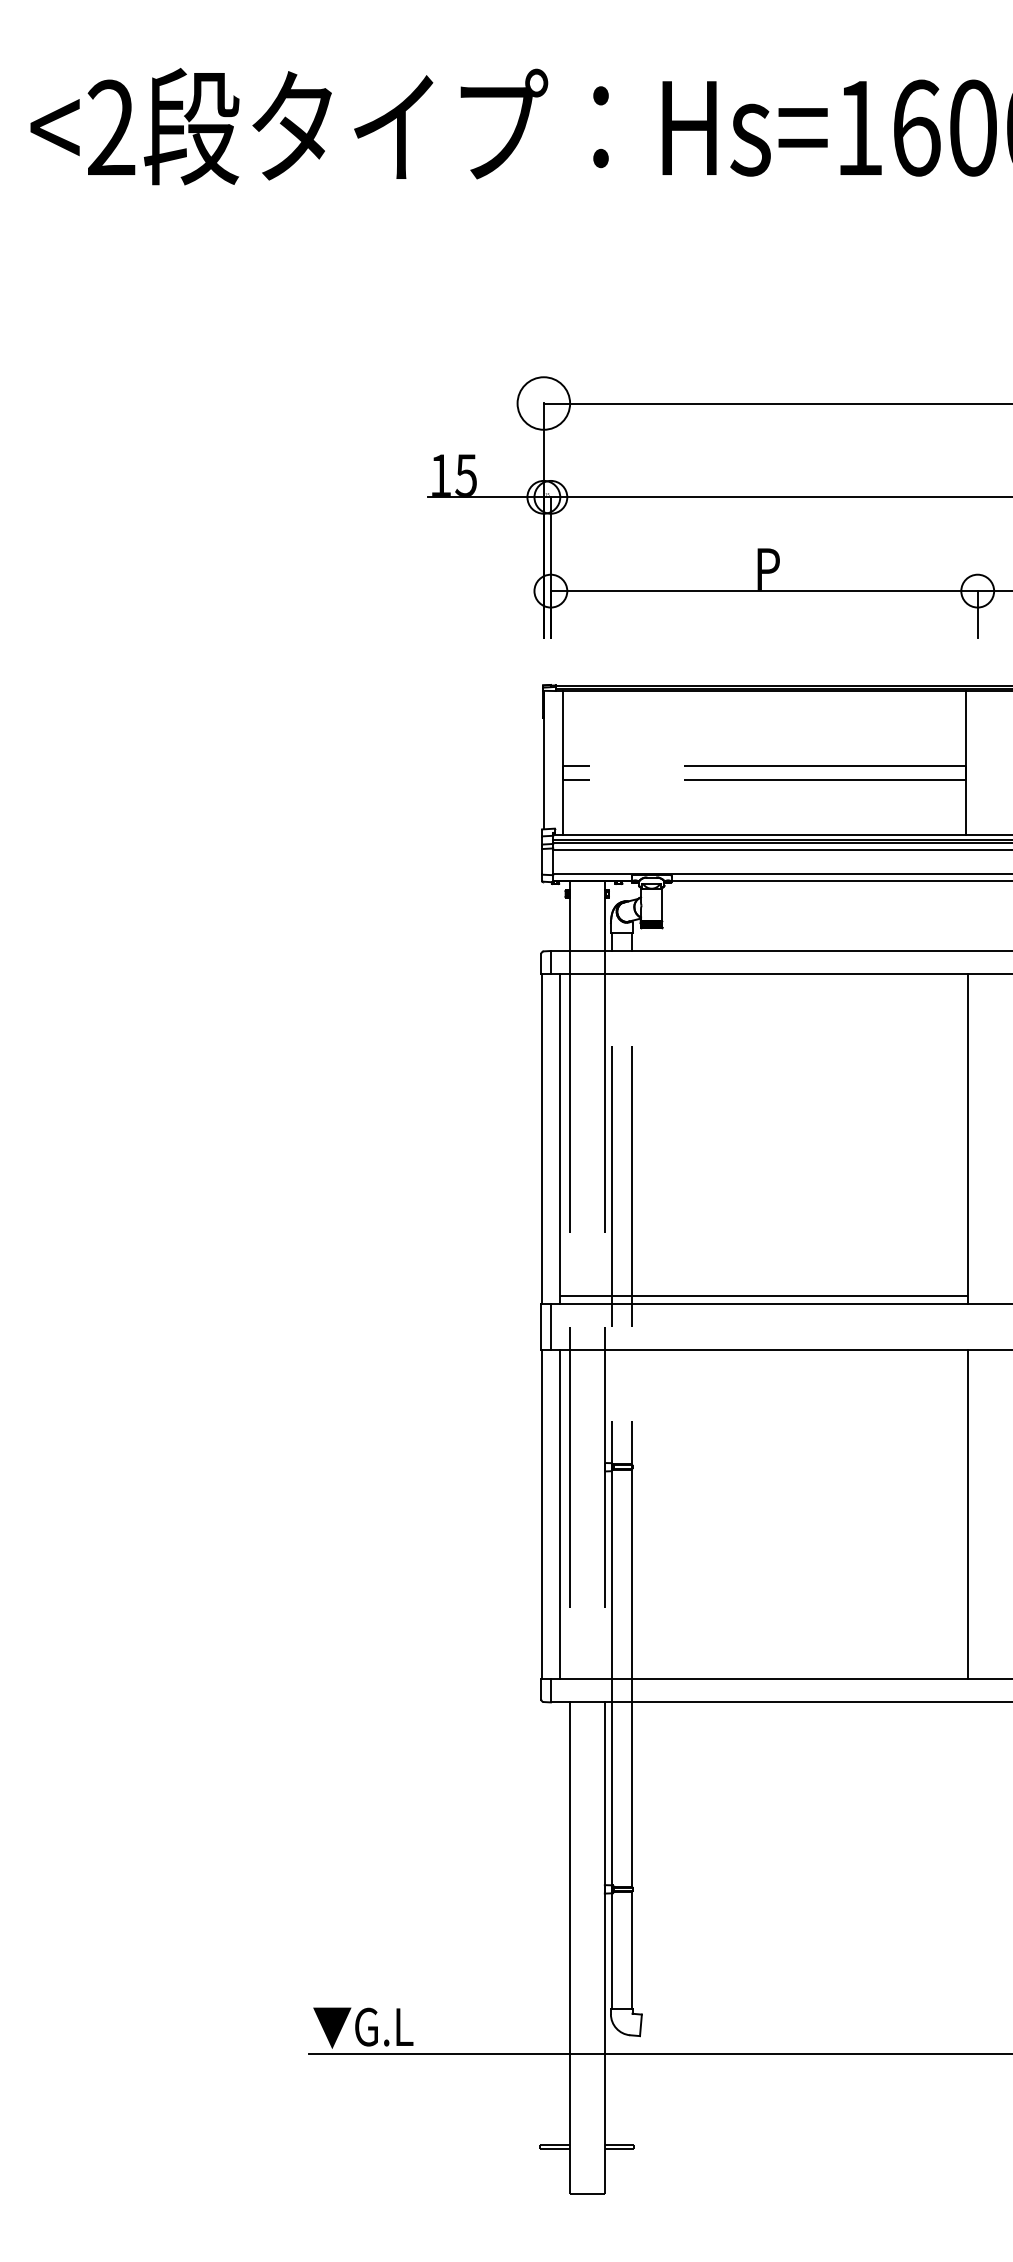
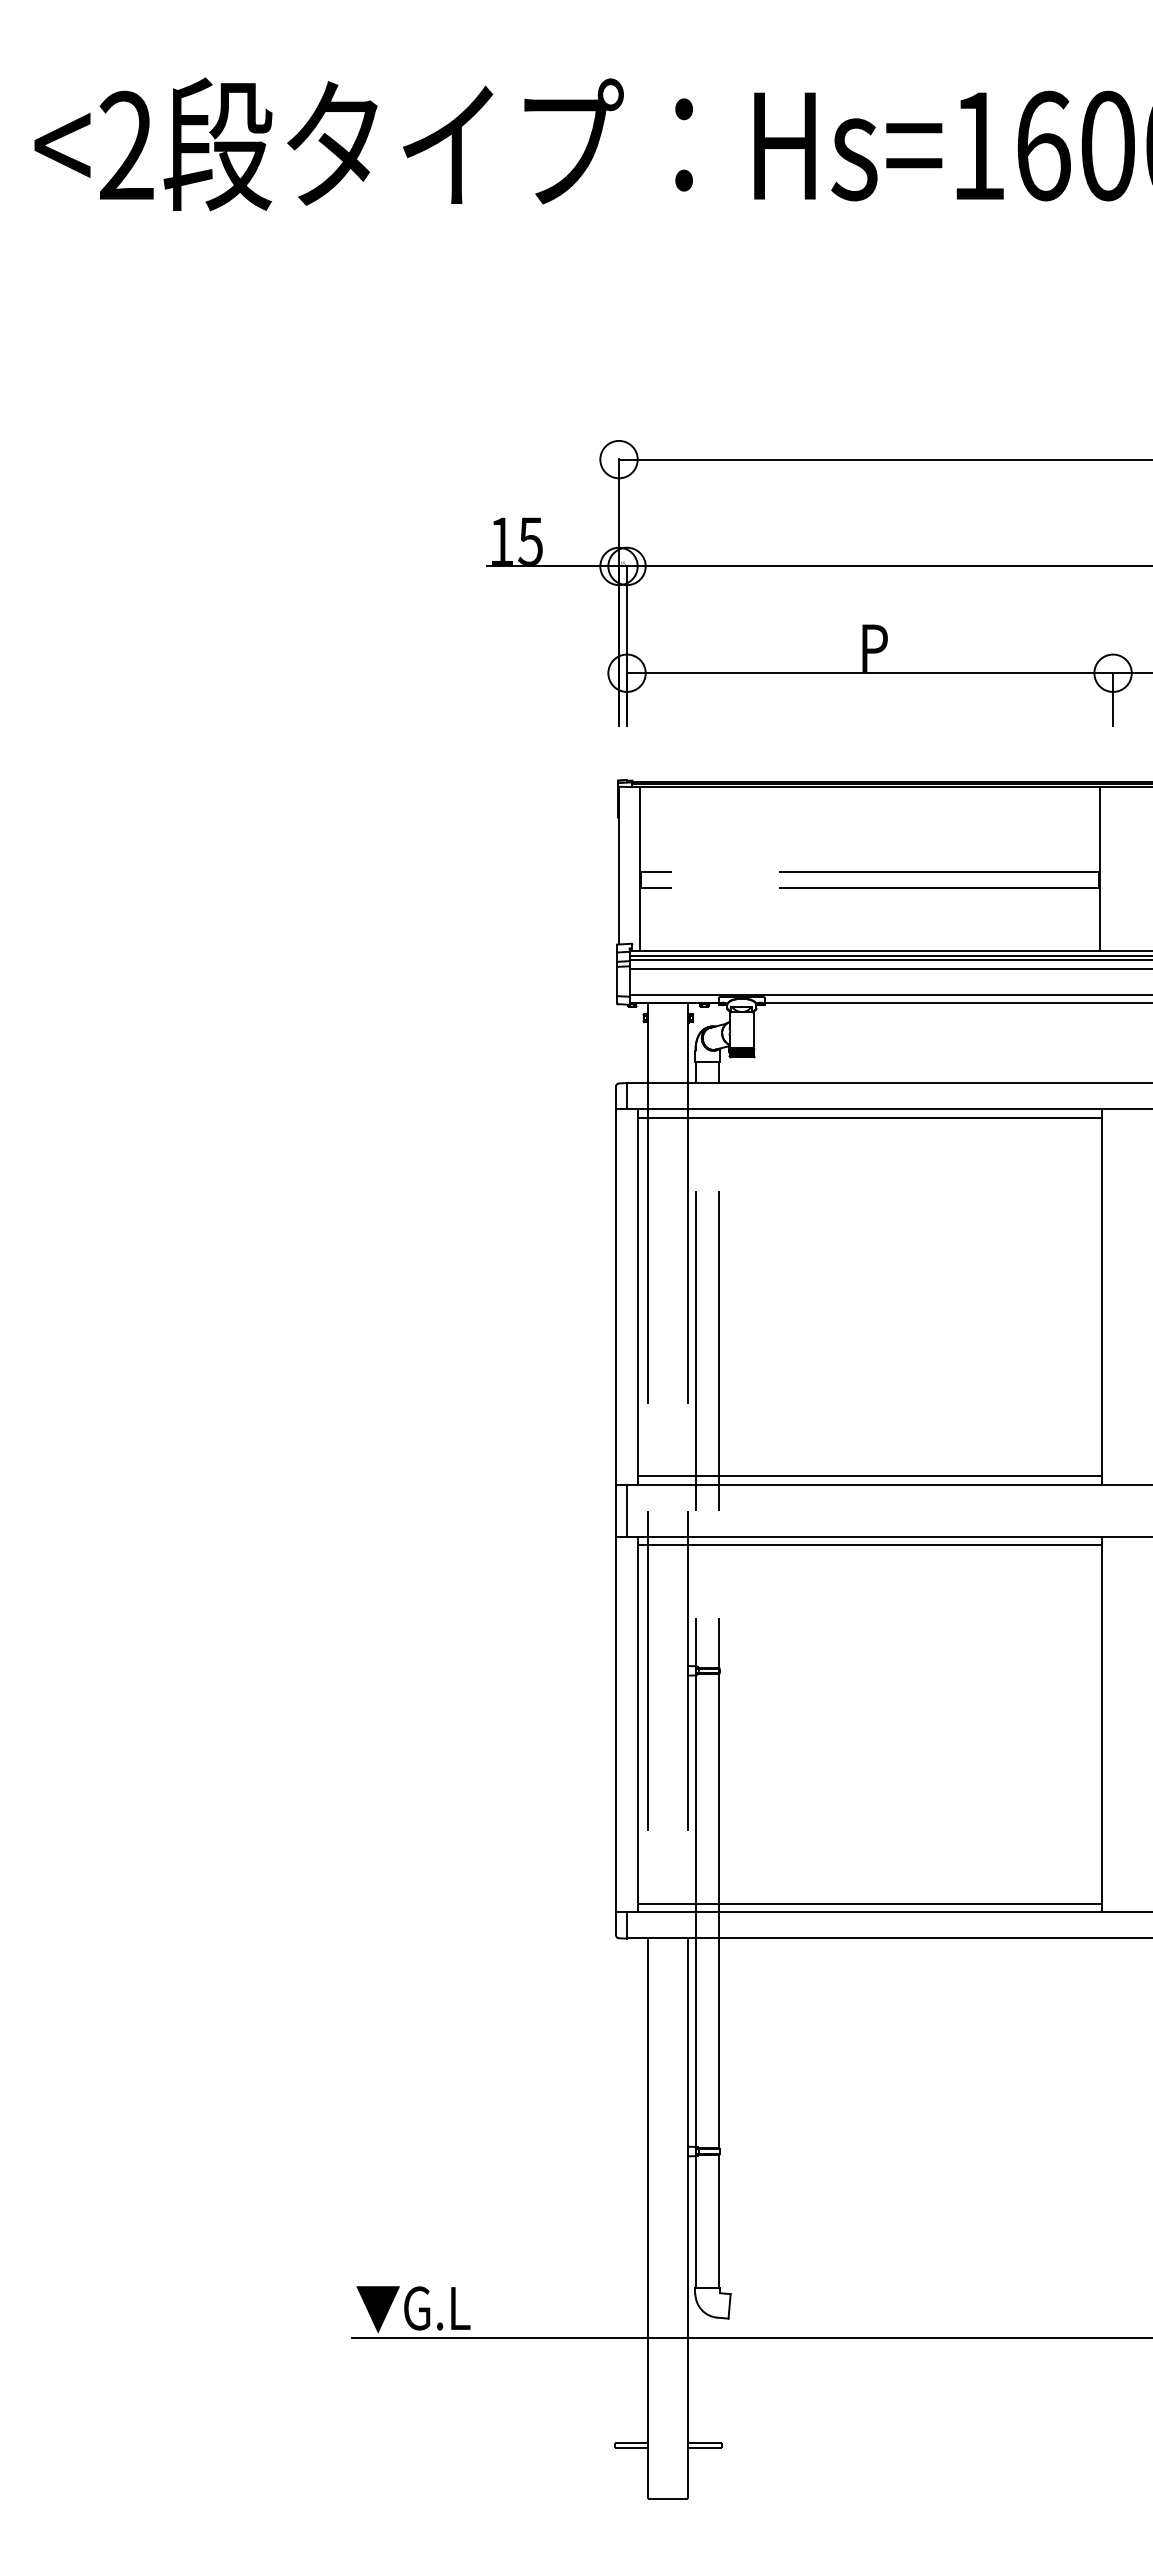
circle: (543, 403) -> (618, 459), size x0.62
line: (763, 981) -> (869, 1117), added
line: (763, 1357) -> (869, 1545), added
line: (763, 1672) -> (869, 1904), added

